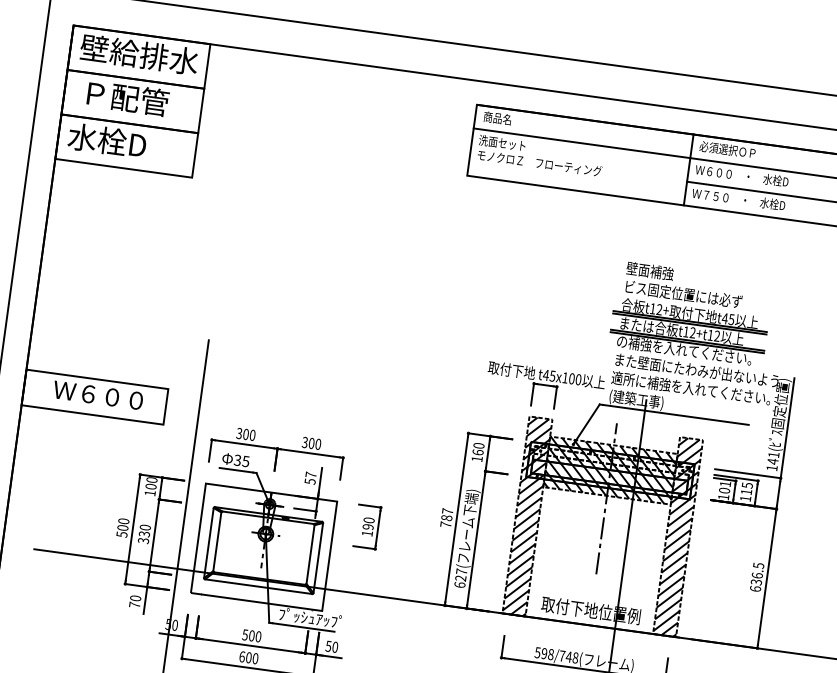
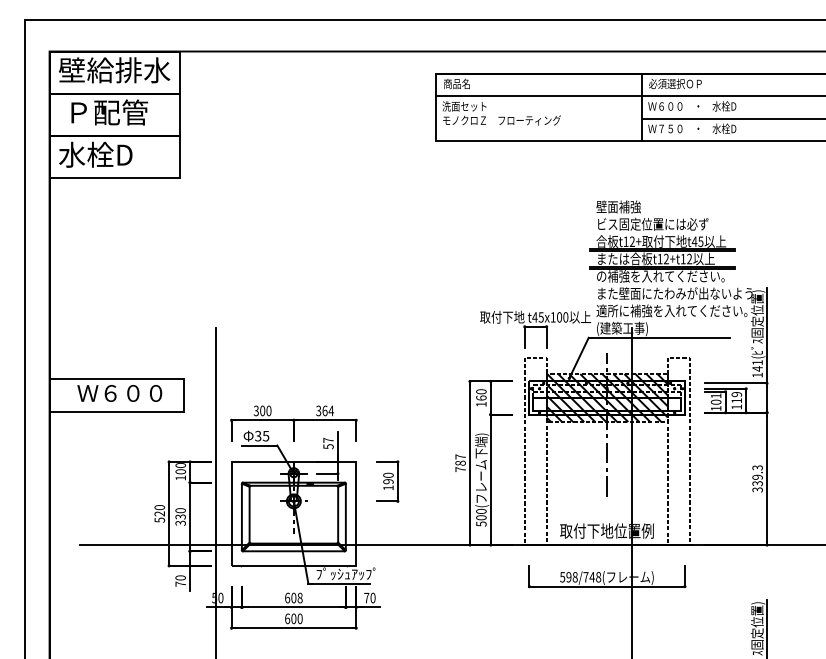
text: (315, 443) -> (328, 410), 300 -> 364
text: (747, 485) -> (736, 394), 115 -> 119
hatch: (527, 516) -> (535, 451), removed
text: (122, 527) -> (159, 513), 500 -> 520
hatch: (677, 537) -> (678, 451), removed
text: (757, 576) -> (757, 478), 636.5 -> 339.3
text: (460, 578) -> (481, 517), 627( -> 500(
text: (251, 635) -> (293, 597), 500 -> 608
text: (328, 646) -> (366, 598), 50 -> 70

